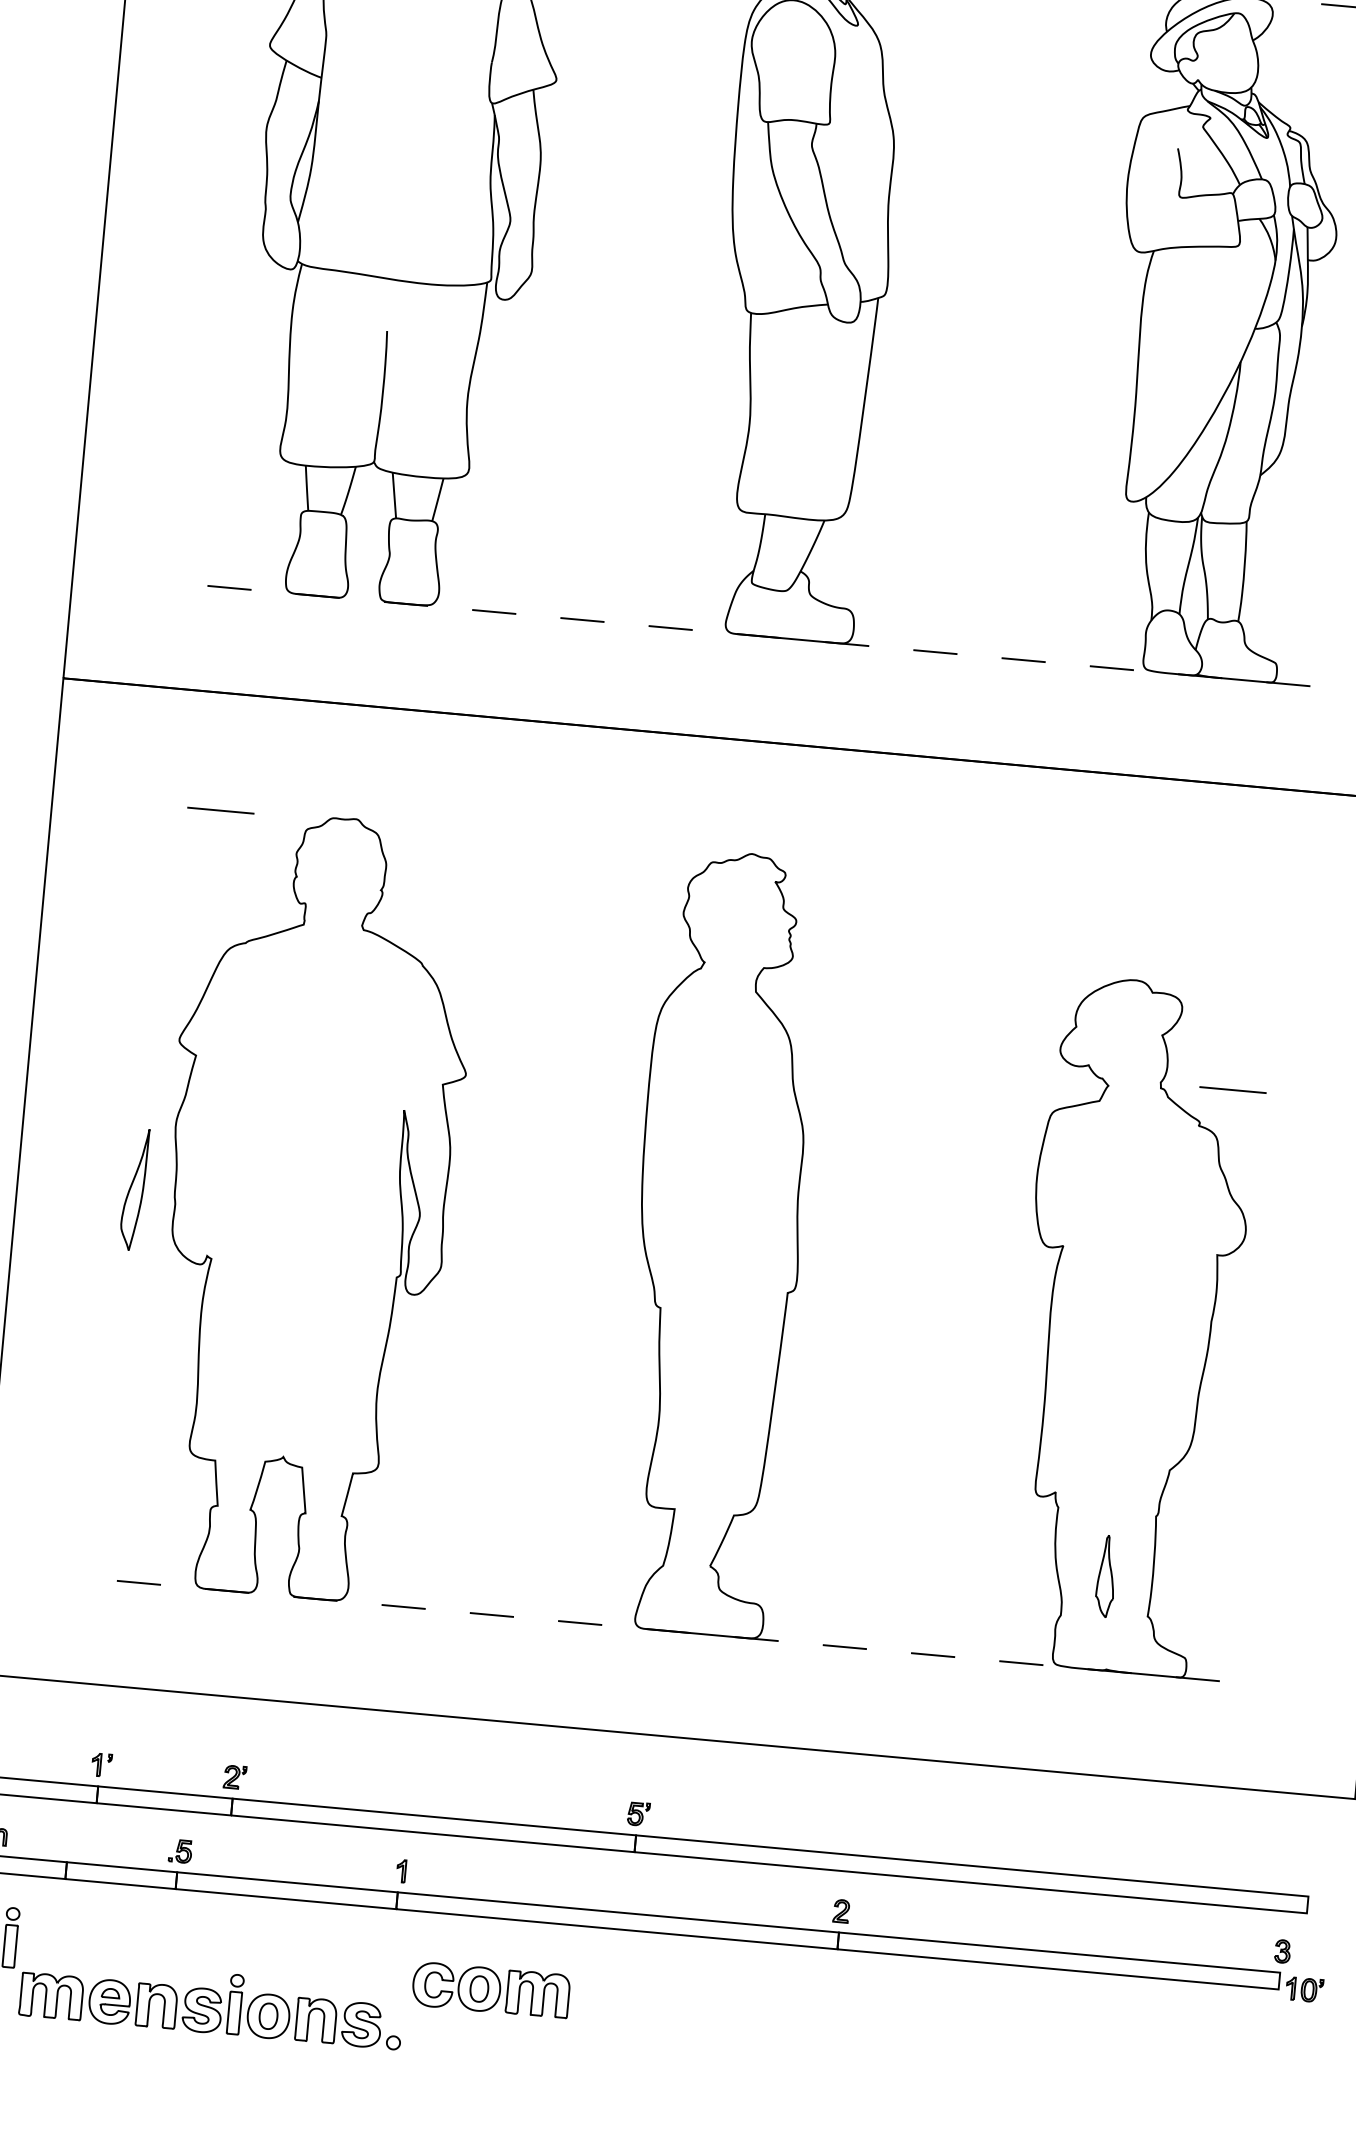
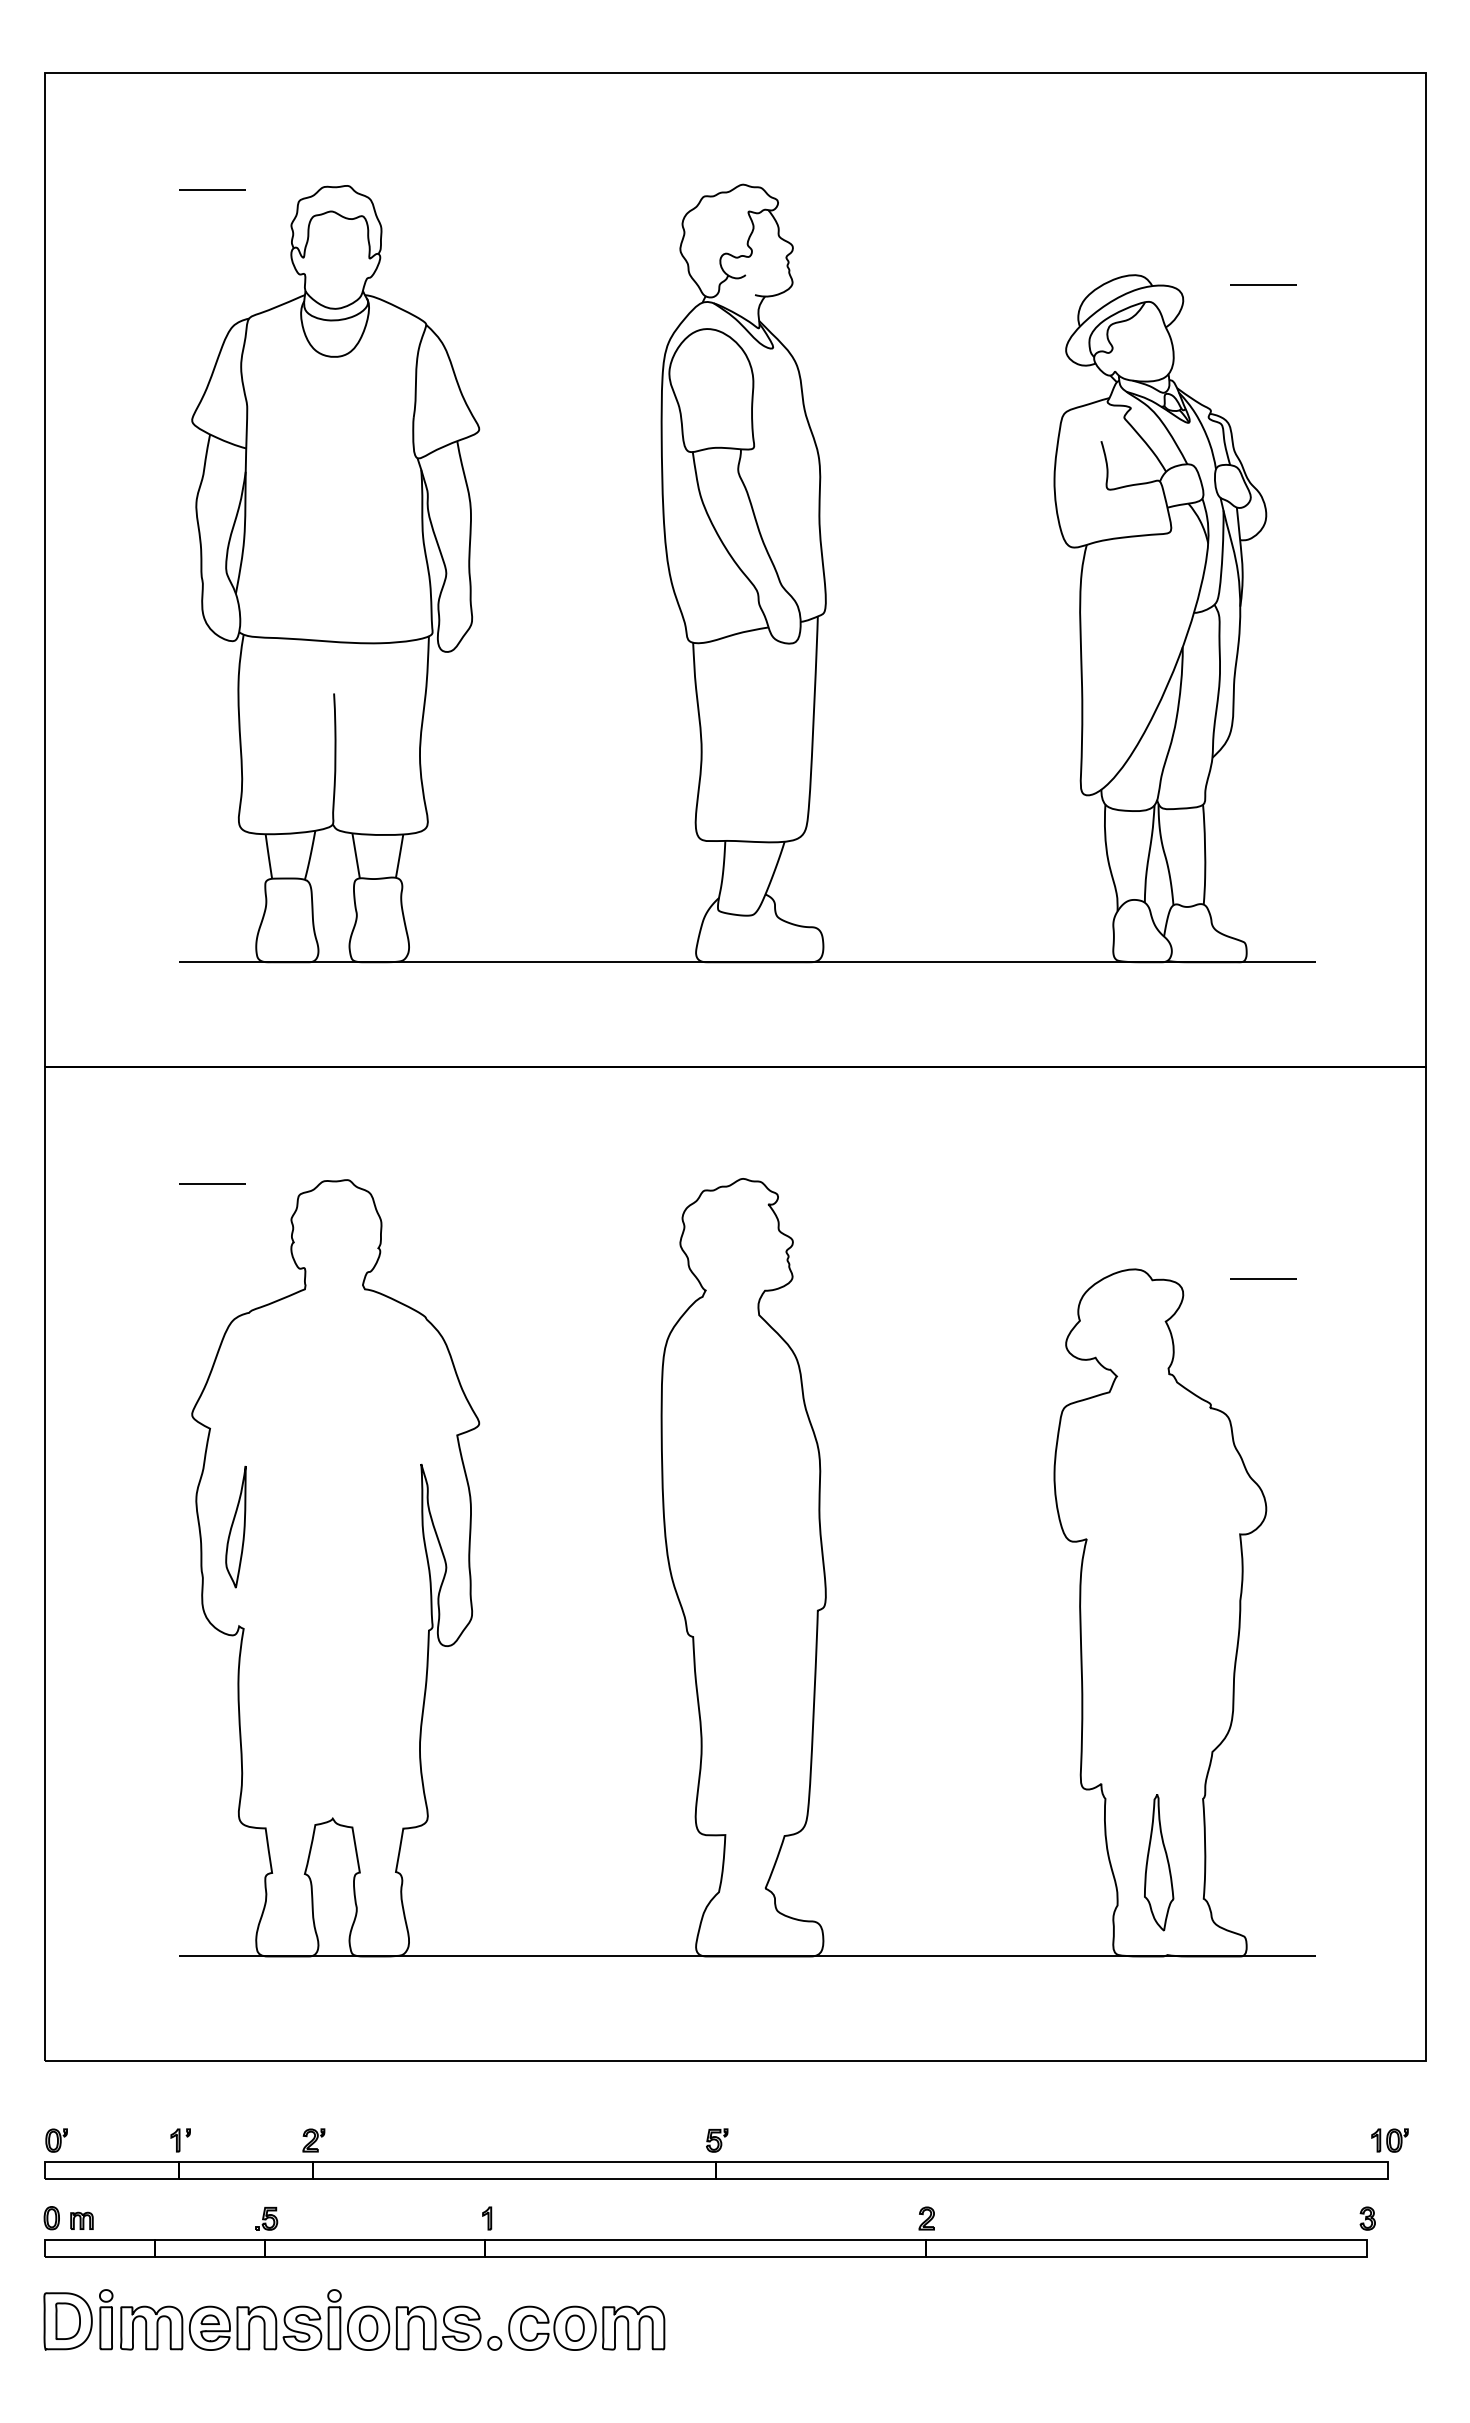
line: (776, 637) -> (747, 962), dashed -> solid
line: (1232, 1089) -> (1263, 1278), moved
part: (133, 1188) -> (235, 1526), moved
part: (1106, 1576) -> (1159, 1862), size x1.67
line: (685, 1632) -> (747, 1956), dashed -> solid
part: (1304, 1989) -> (1389, 2140), moved
part: (212, 2002) -> (311, 2319), moved

